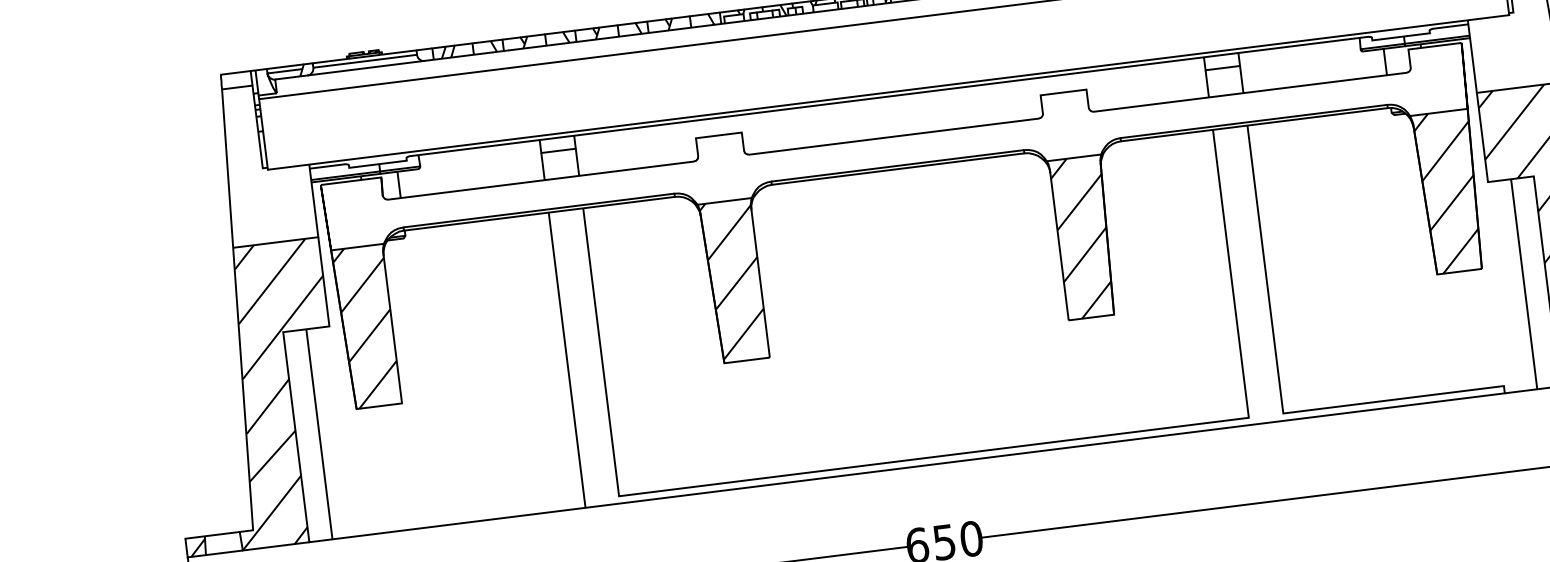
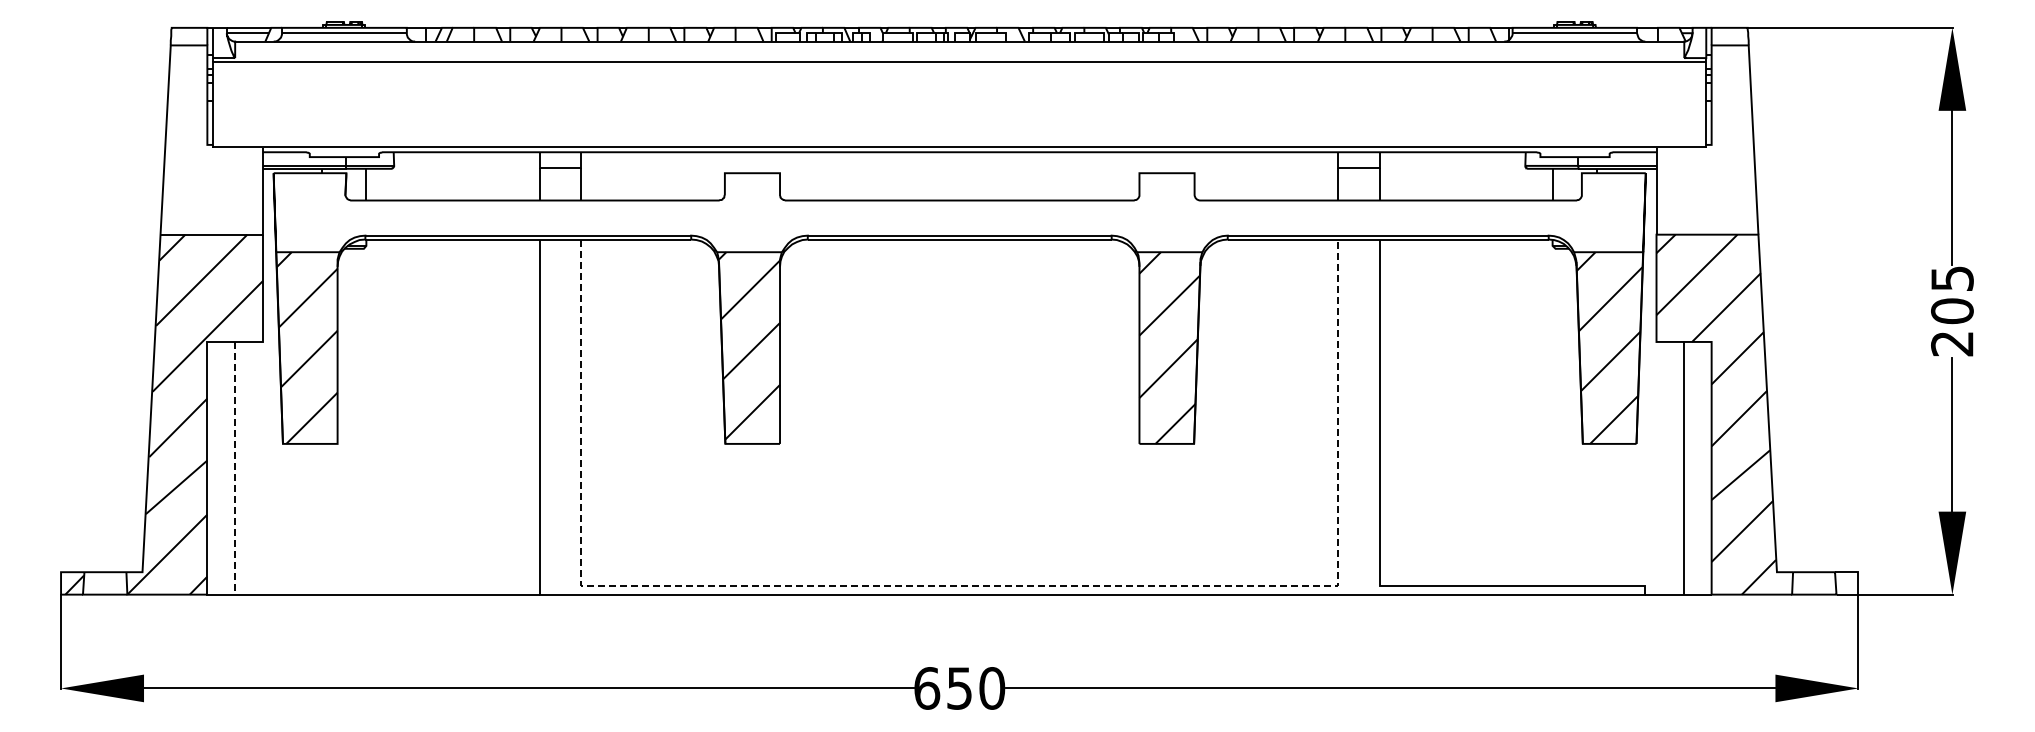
line: (319, 434) -> (235, 468), solid -> dashed
line: (933, 456) -> (959, 585), solid -> dashed

